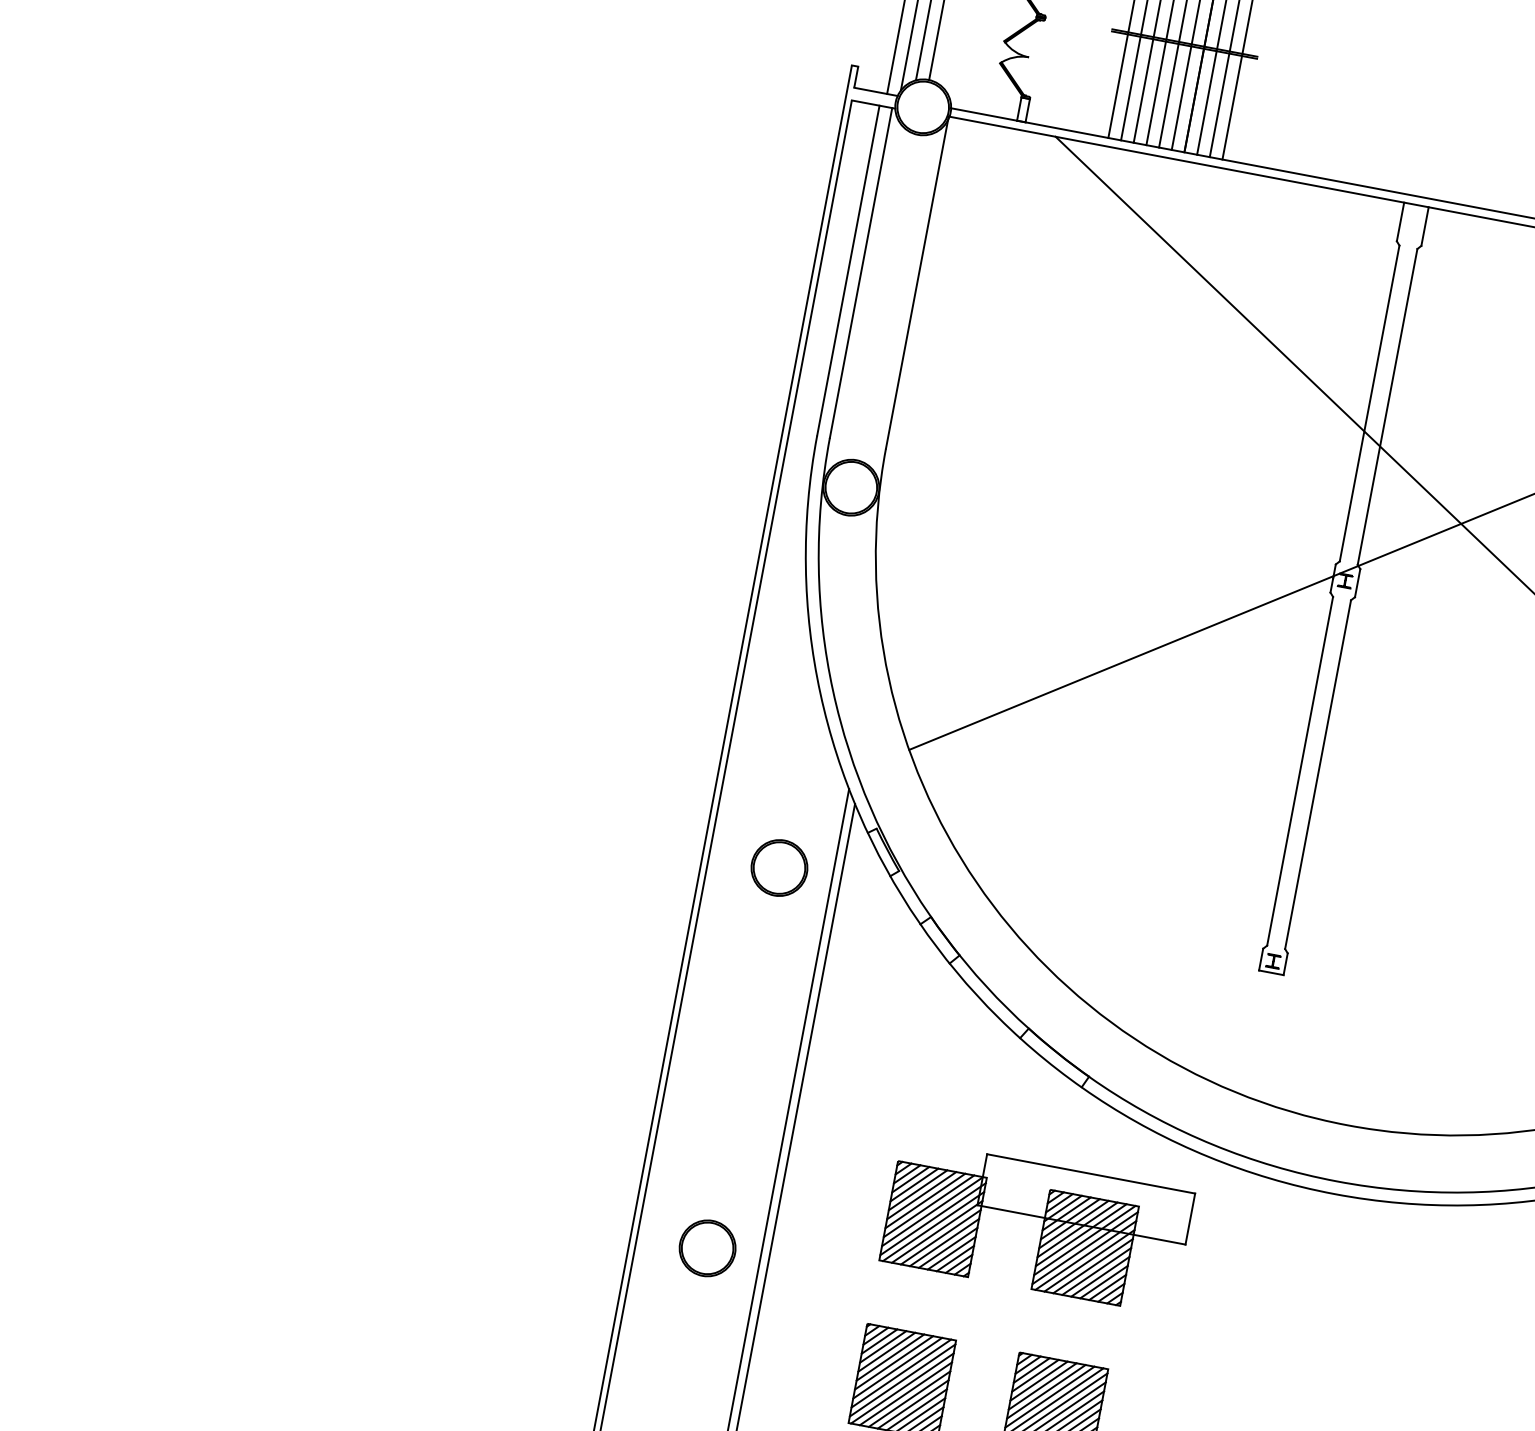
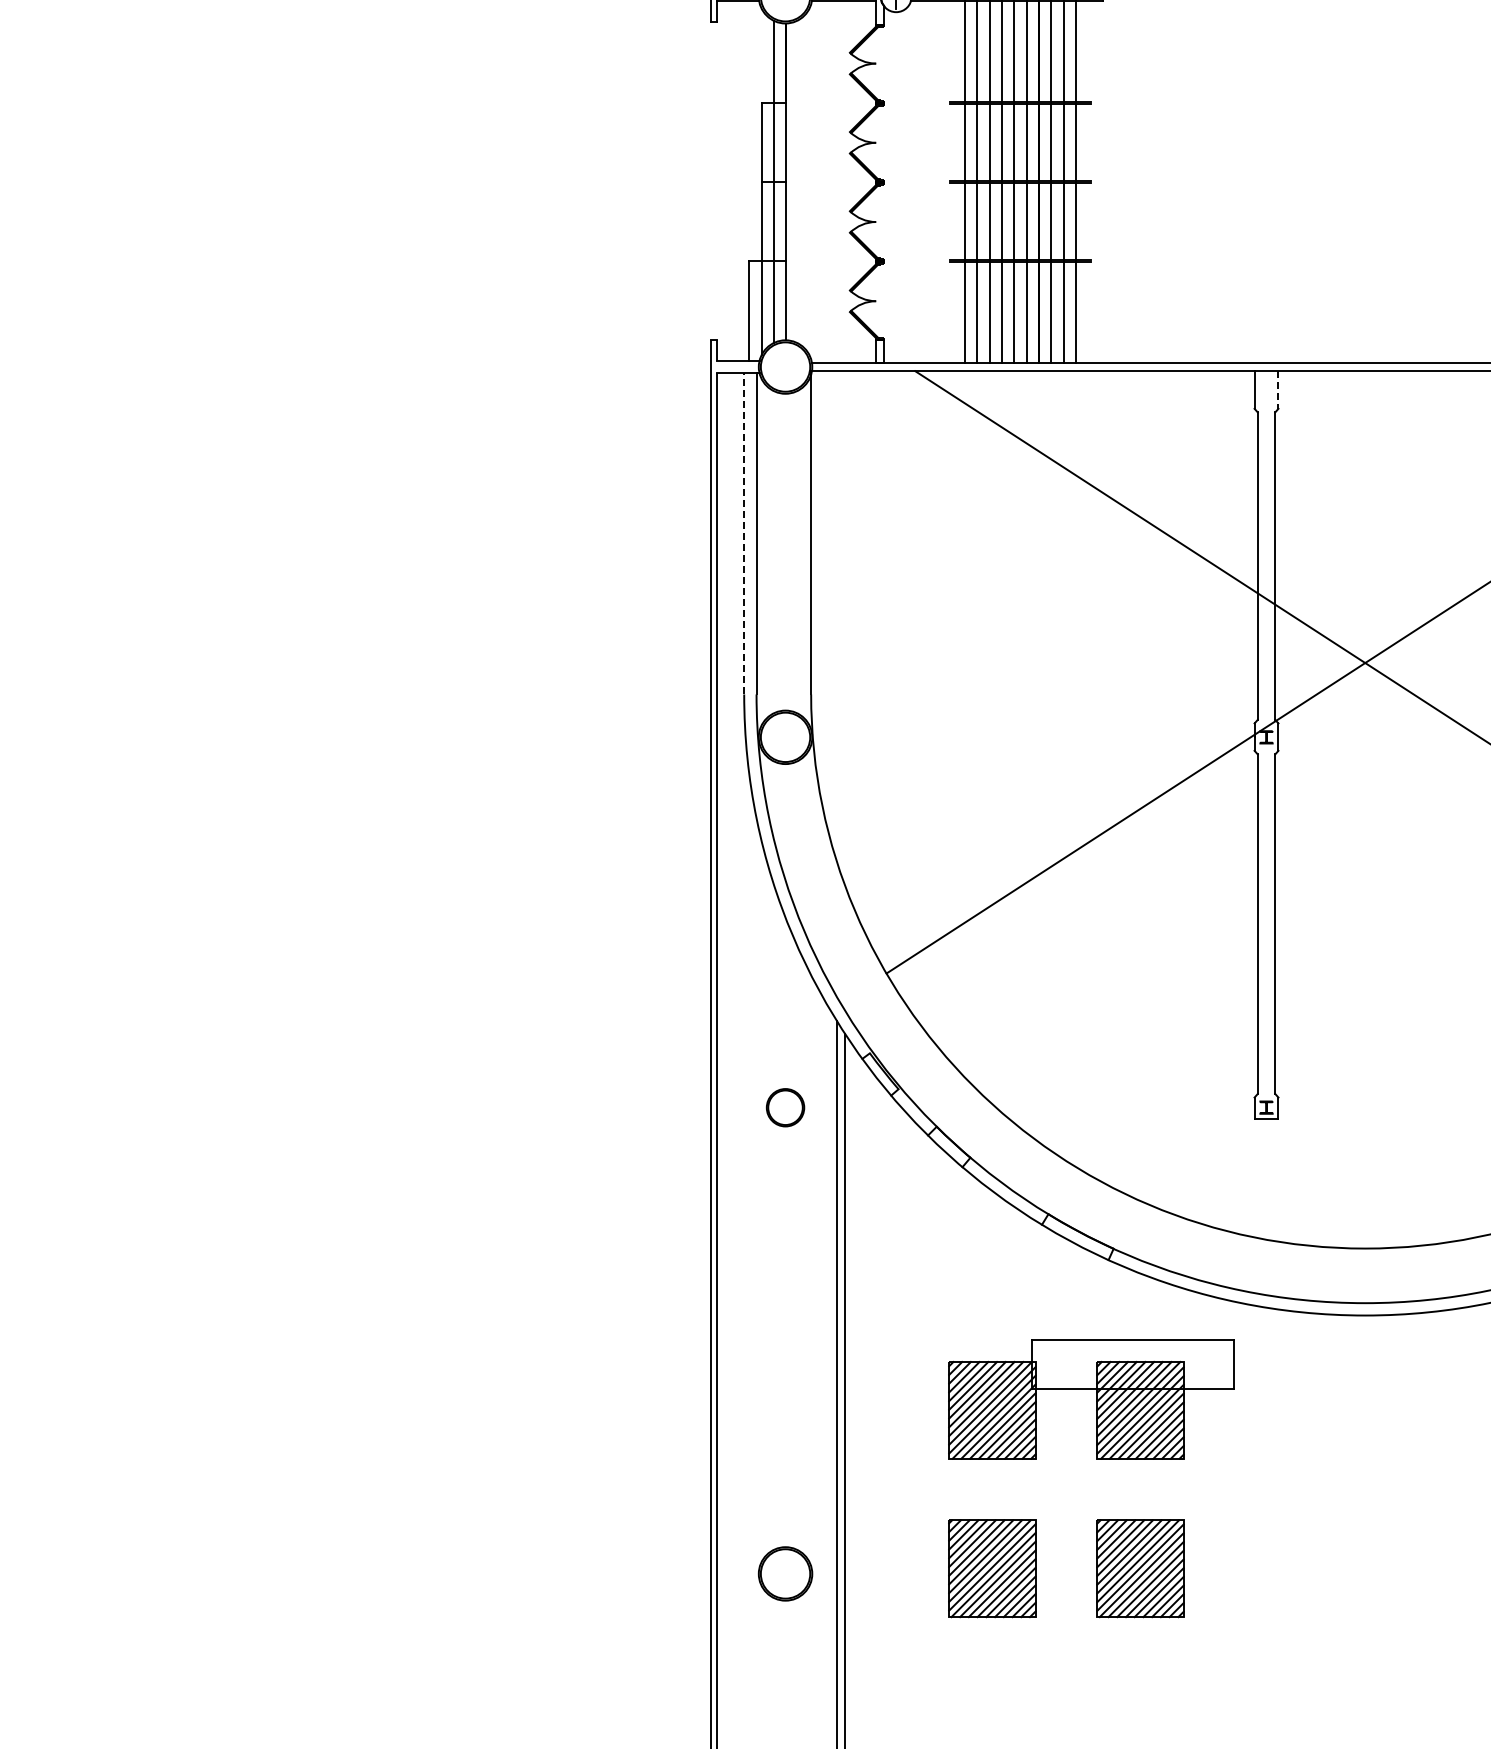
line: (1424, 227) -> (1278, 390), solid -> dashed
line: (848, 270) -> (744, 533), solid -> dashed
part: (779, 867) -> (785, 1107), size x0.7
part: (707, 1247) -> (785, 1573), moved

